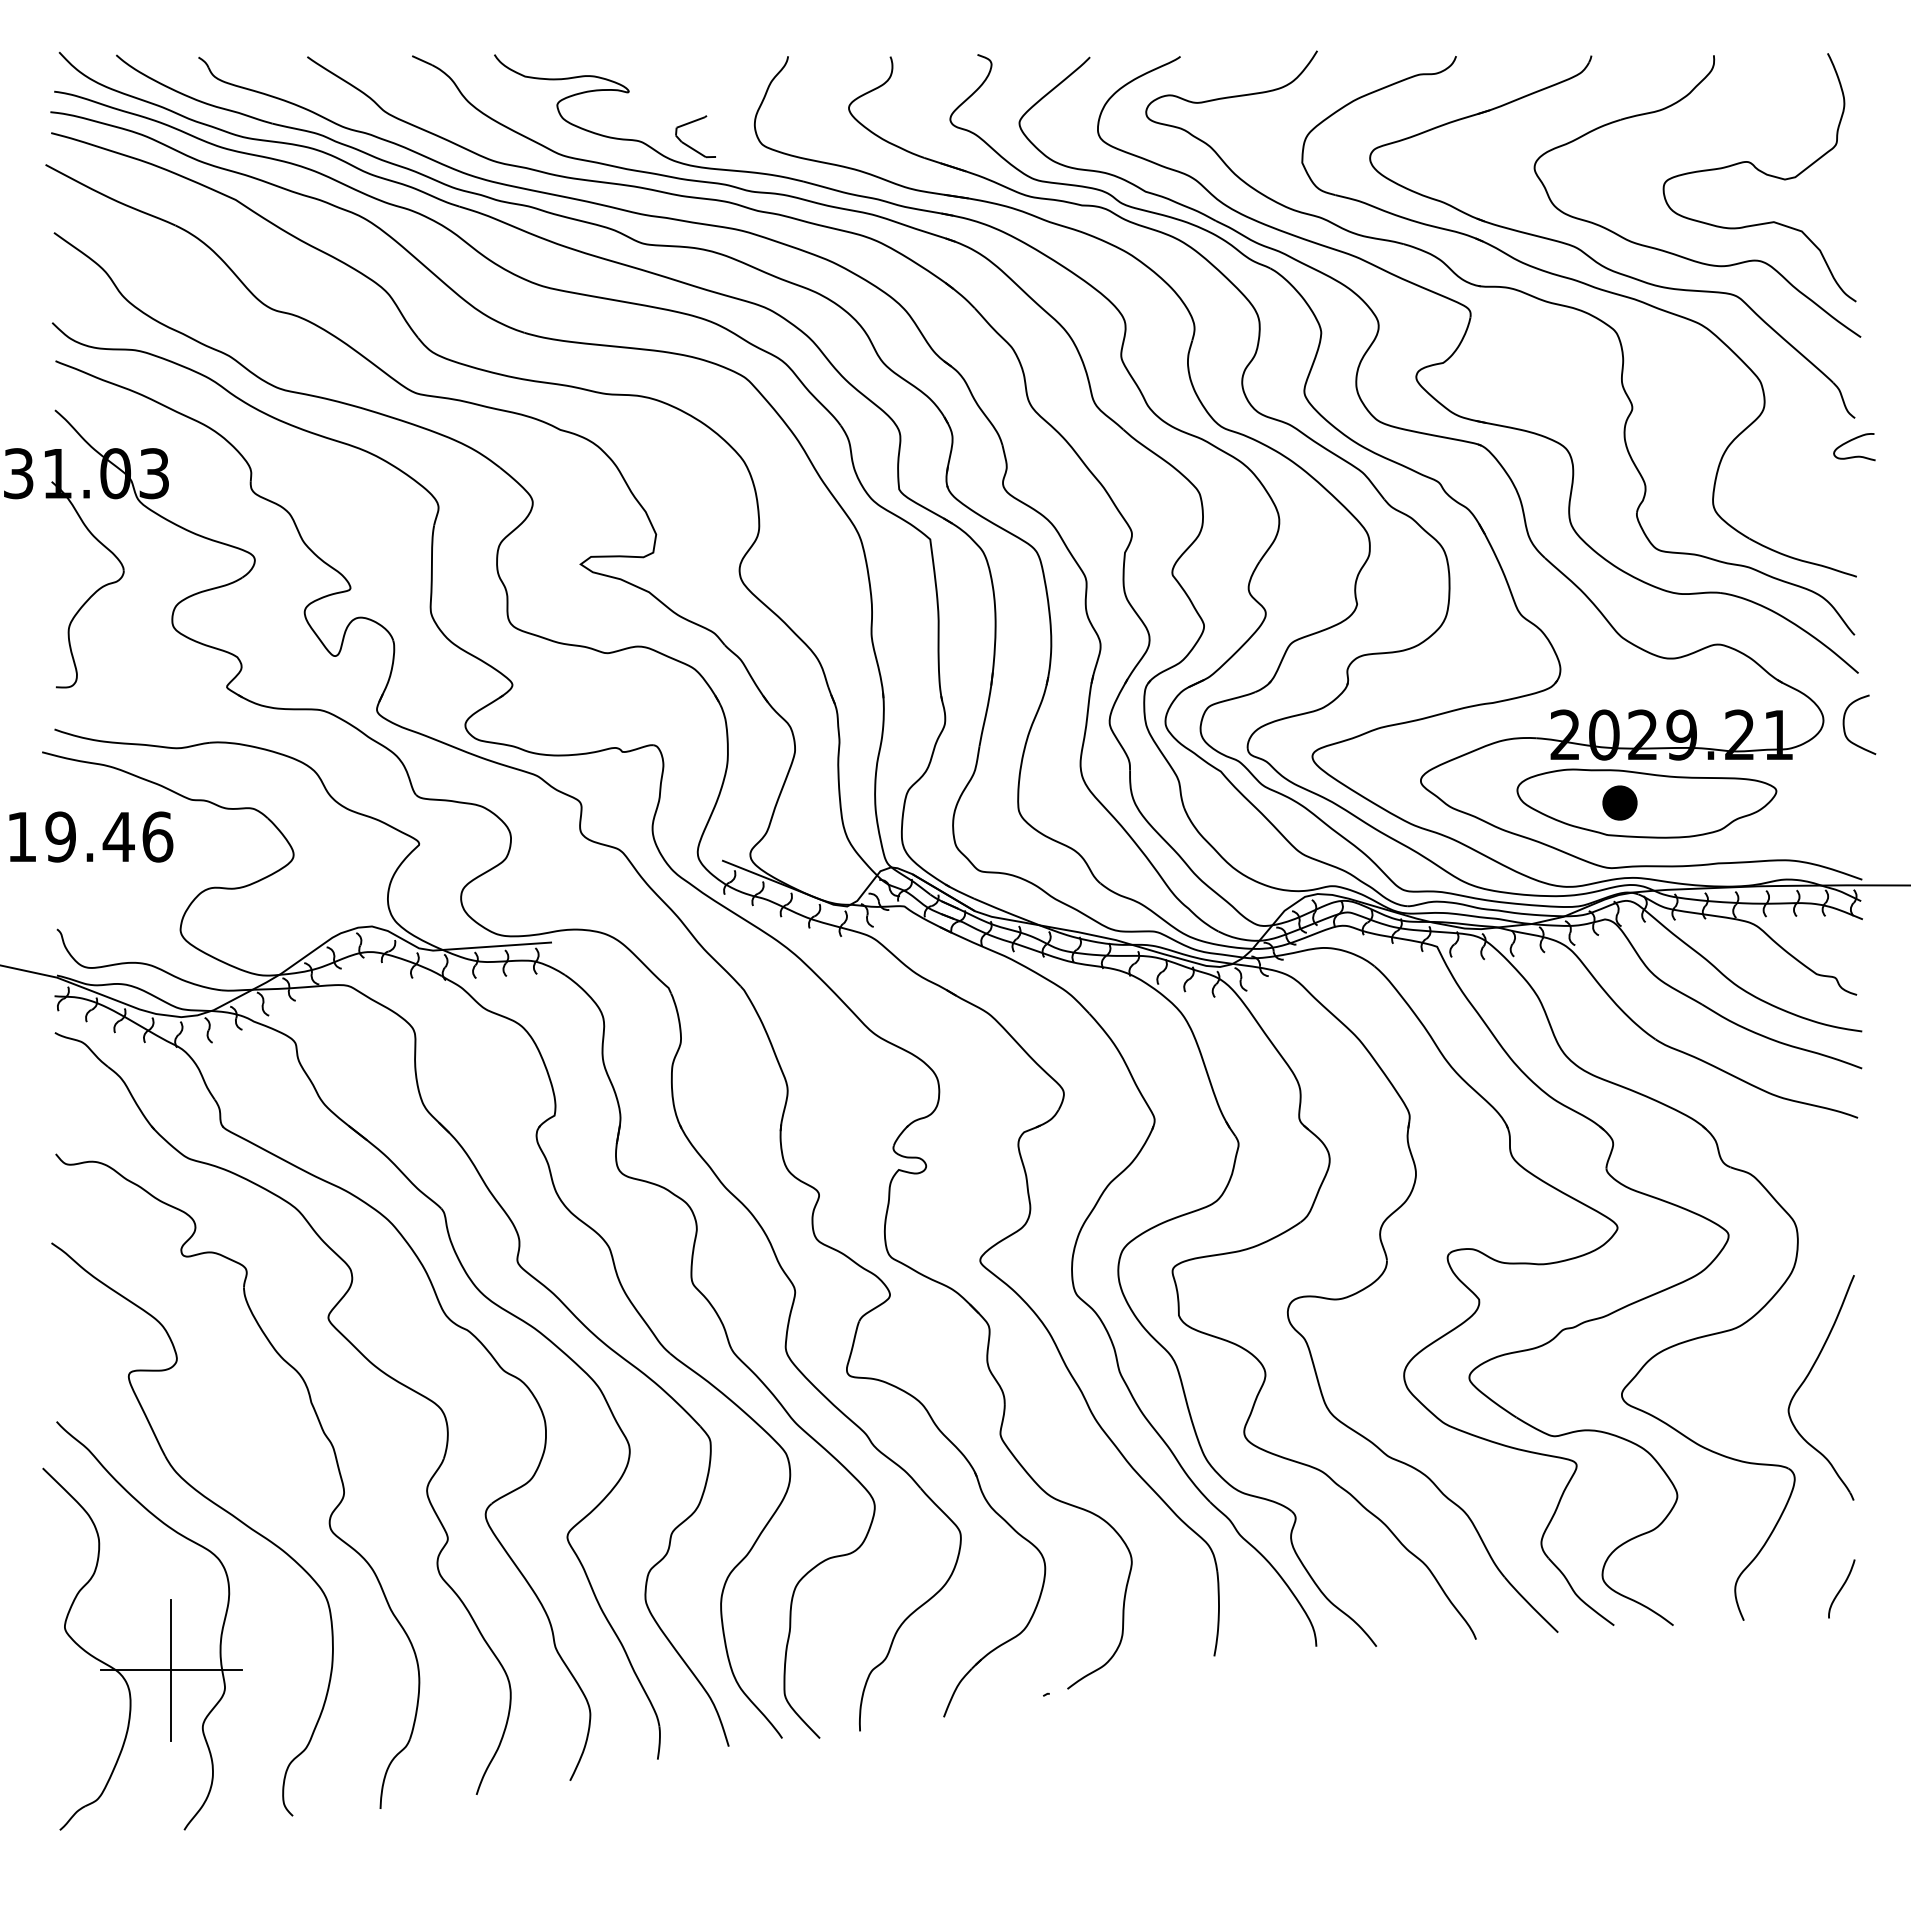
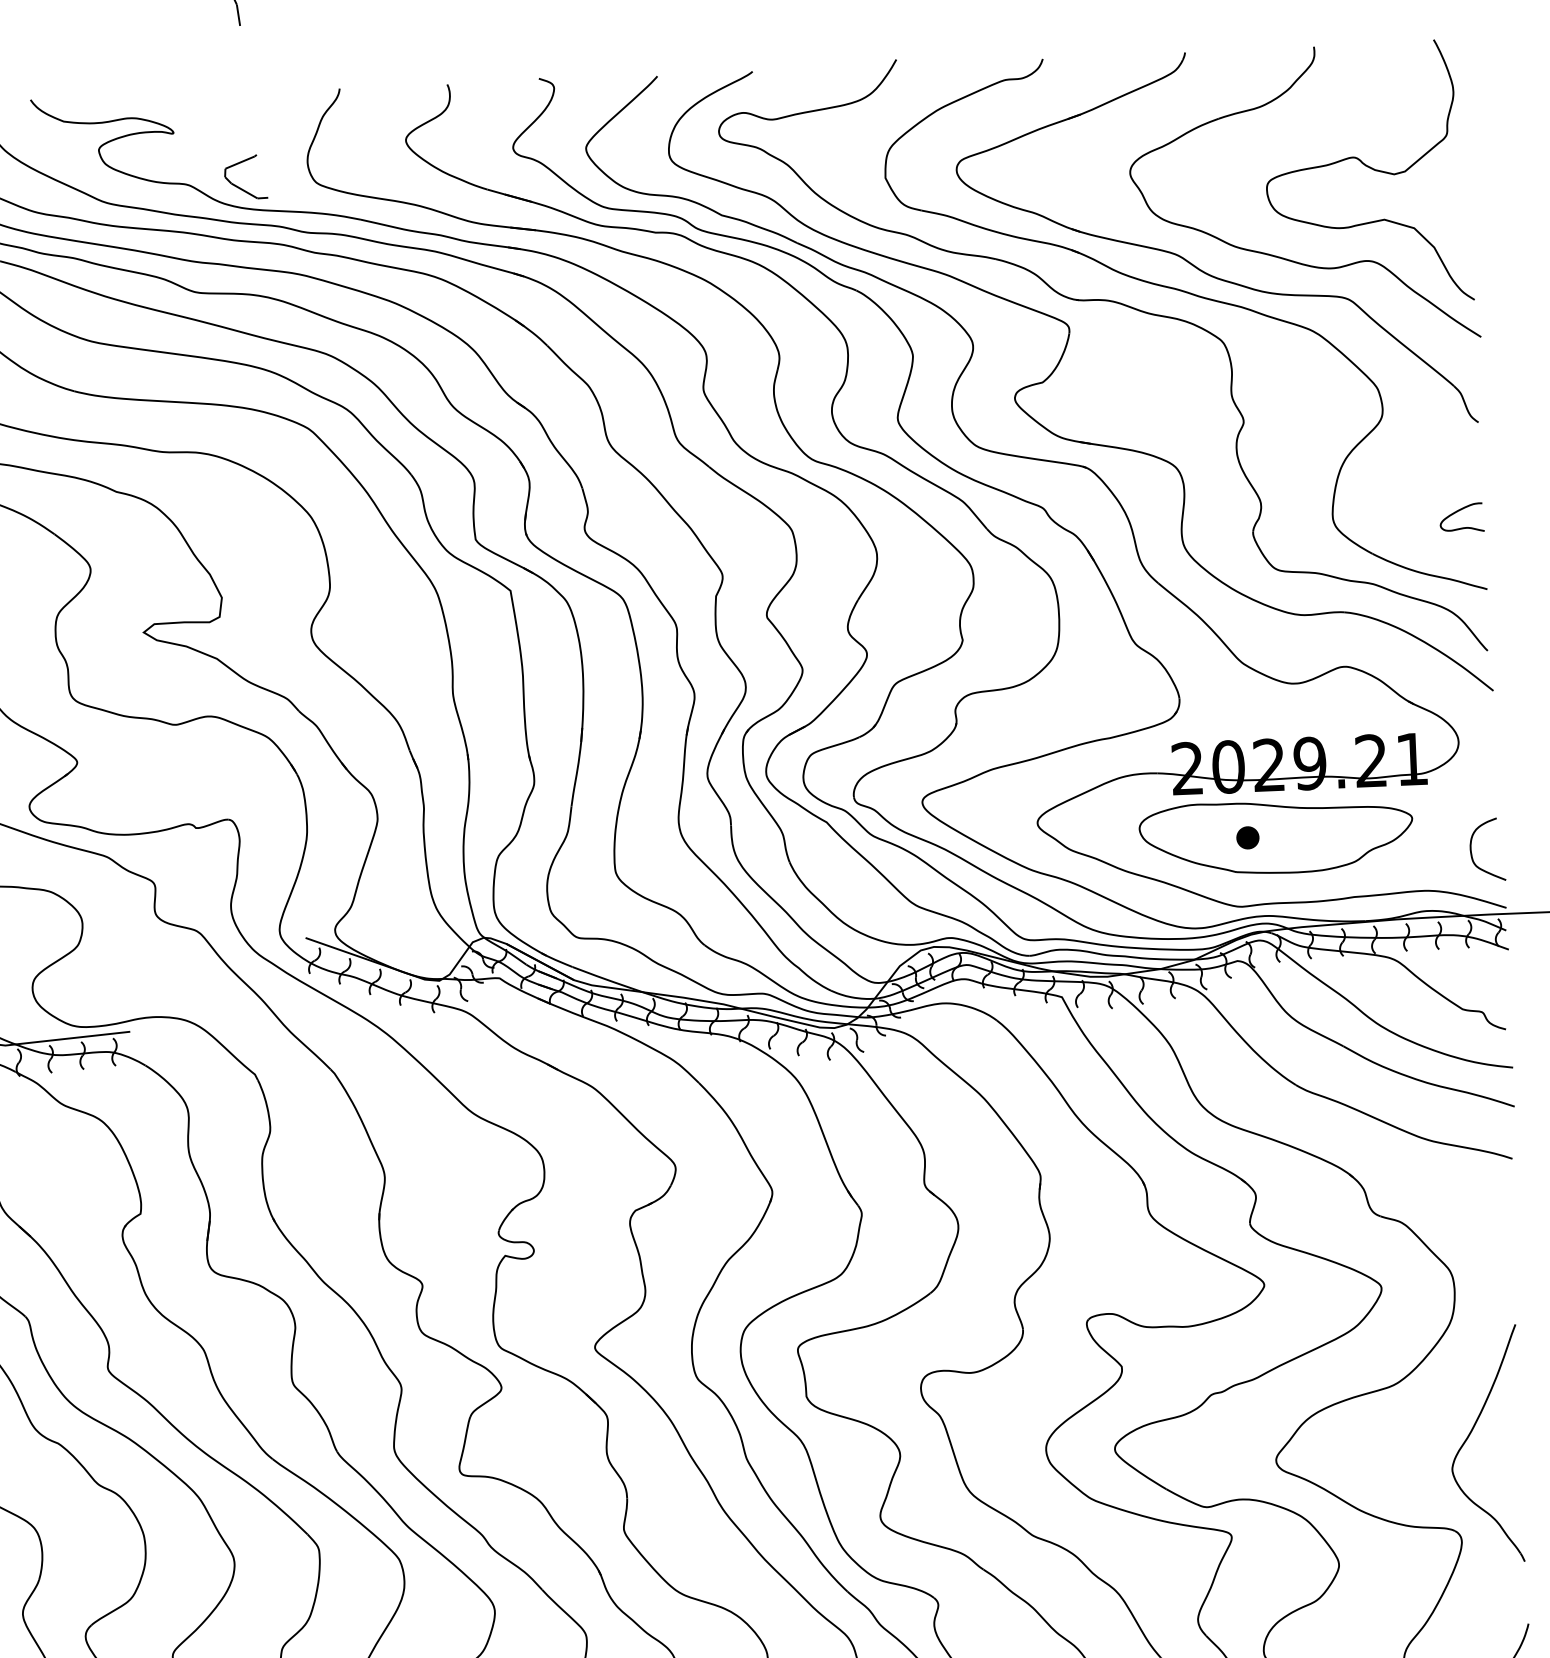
curve: (1851, 441) -> (1458, 512), moved
curve: (1845, 729) -> (1472, 855), moved
part: (1619, 802) -> (1247, 837), size x0.62

